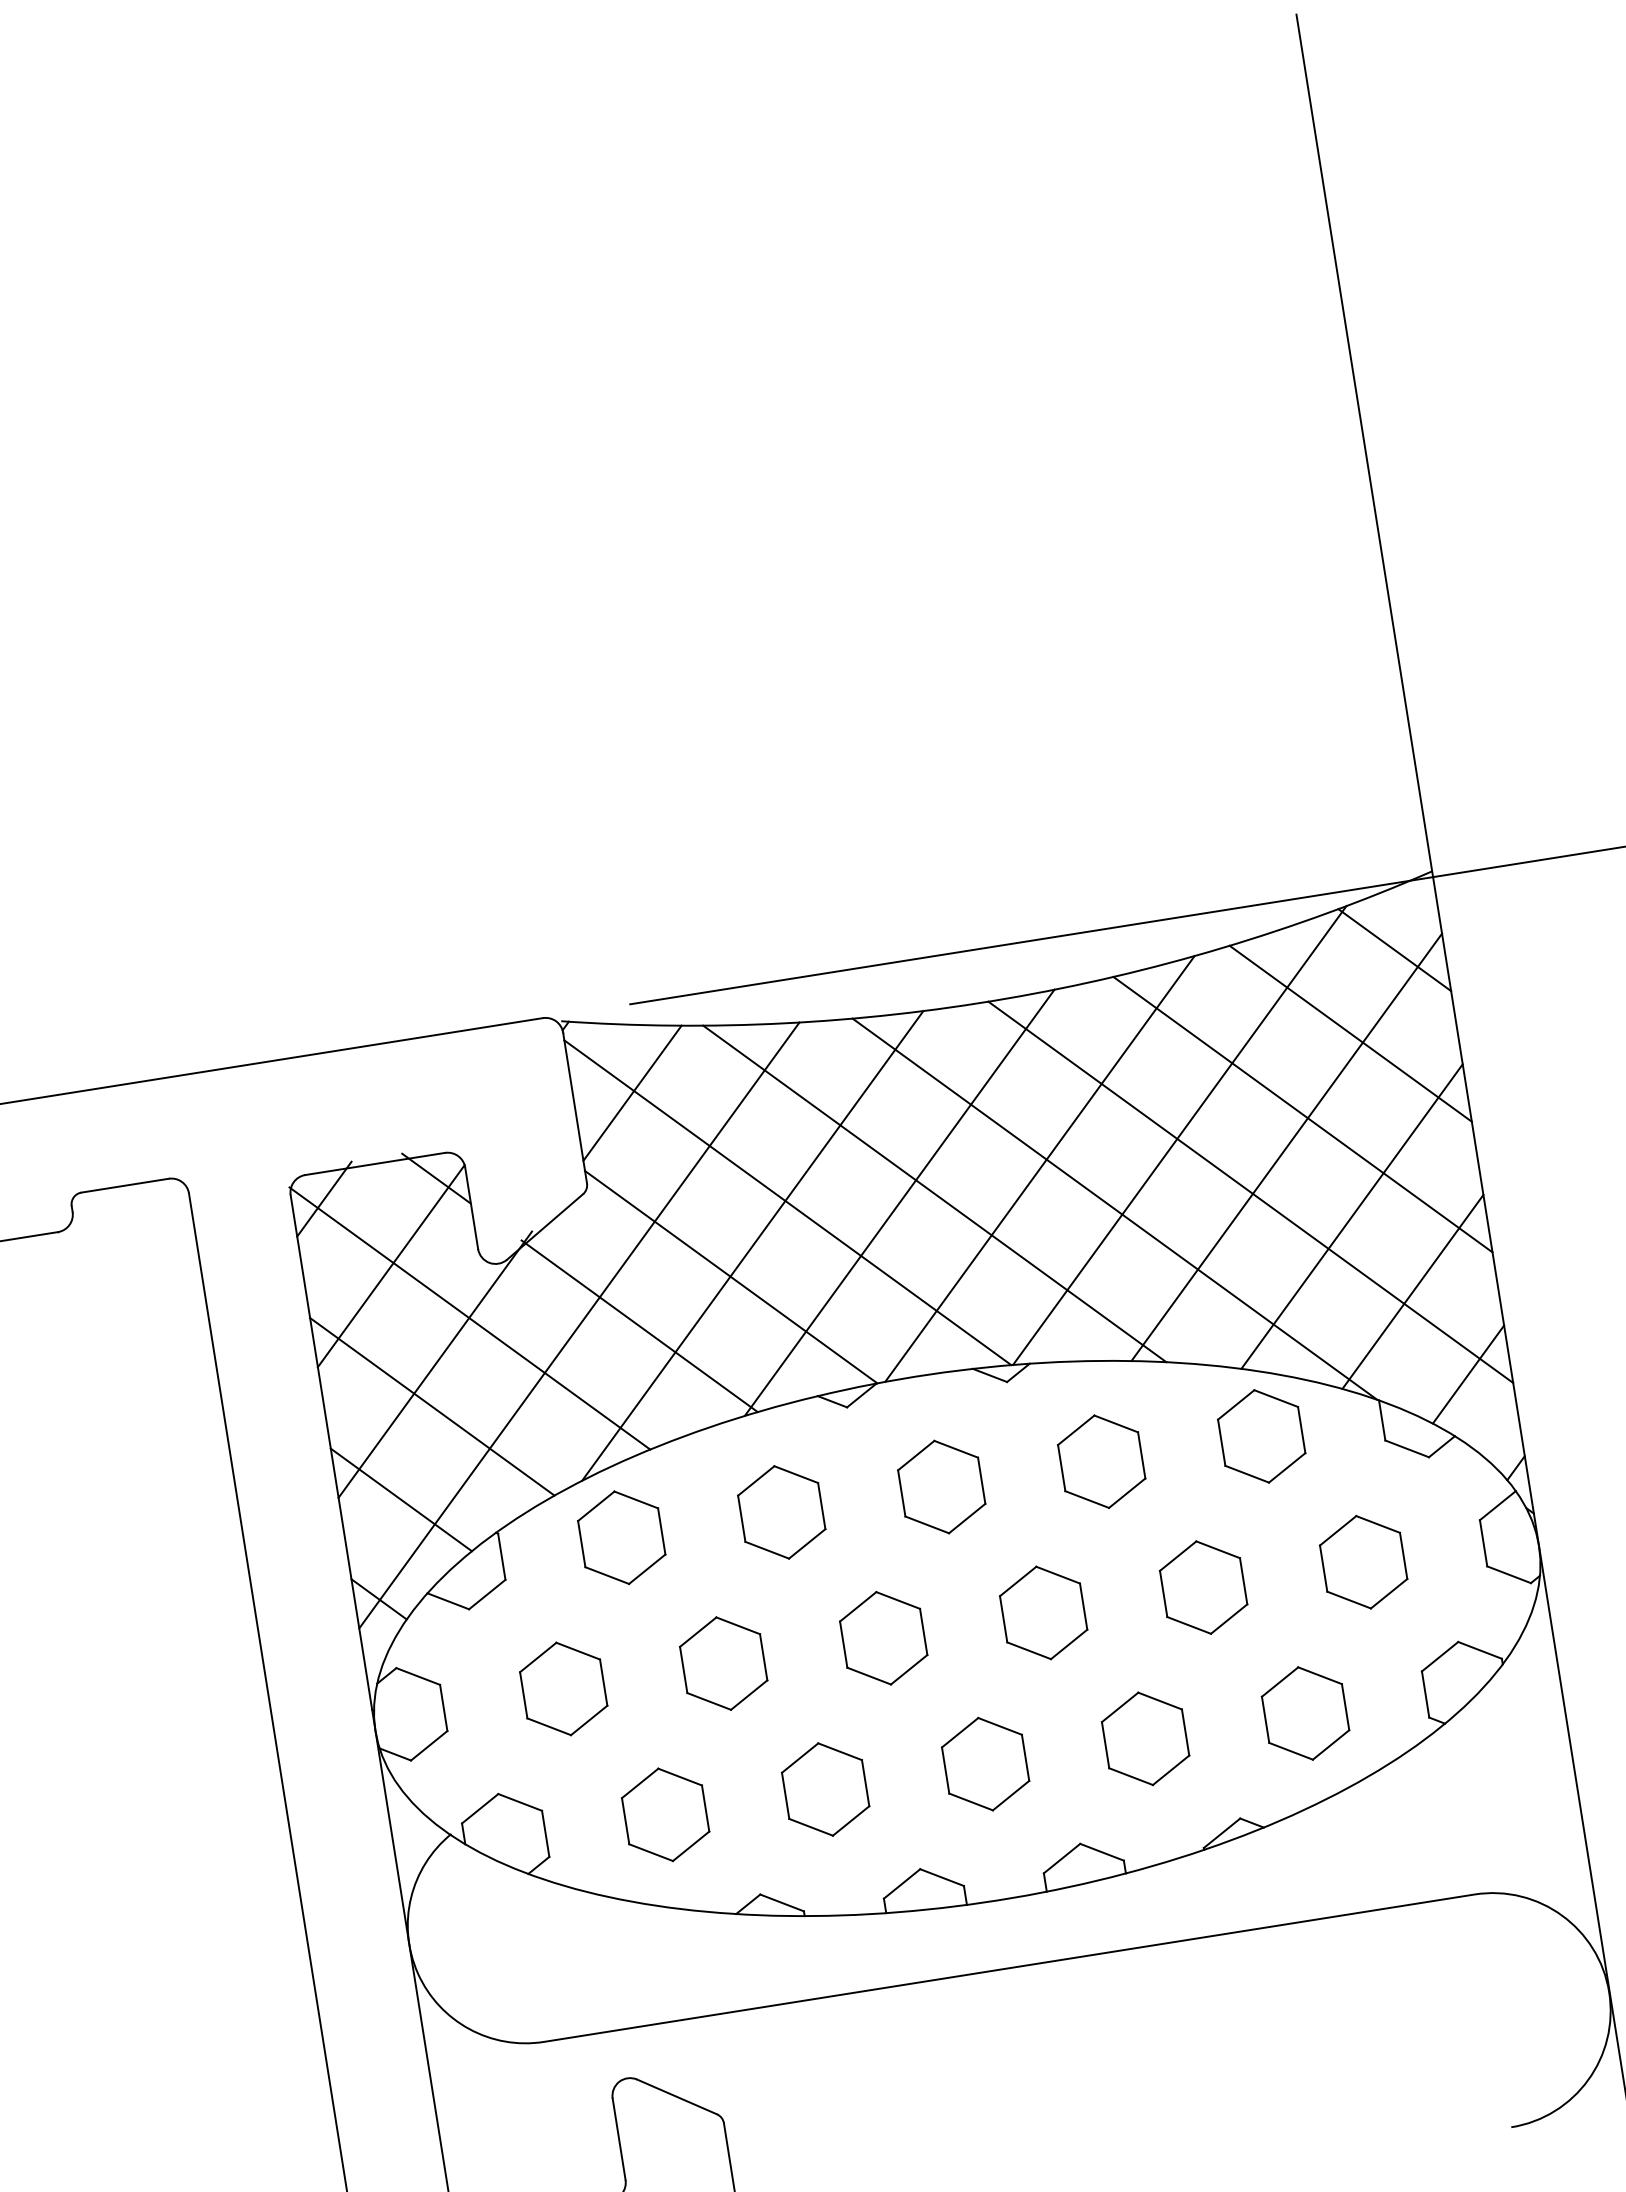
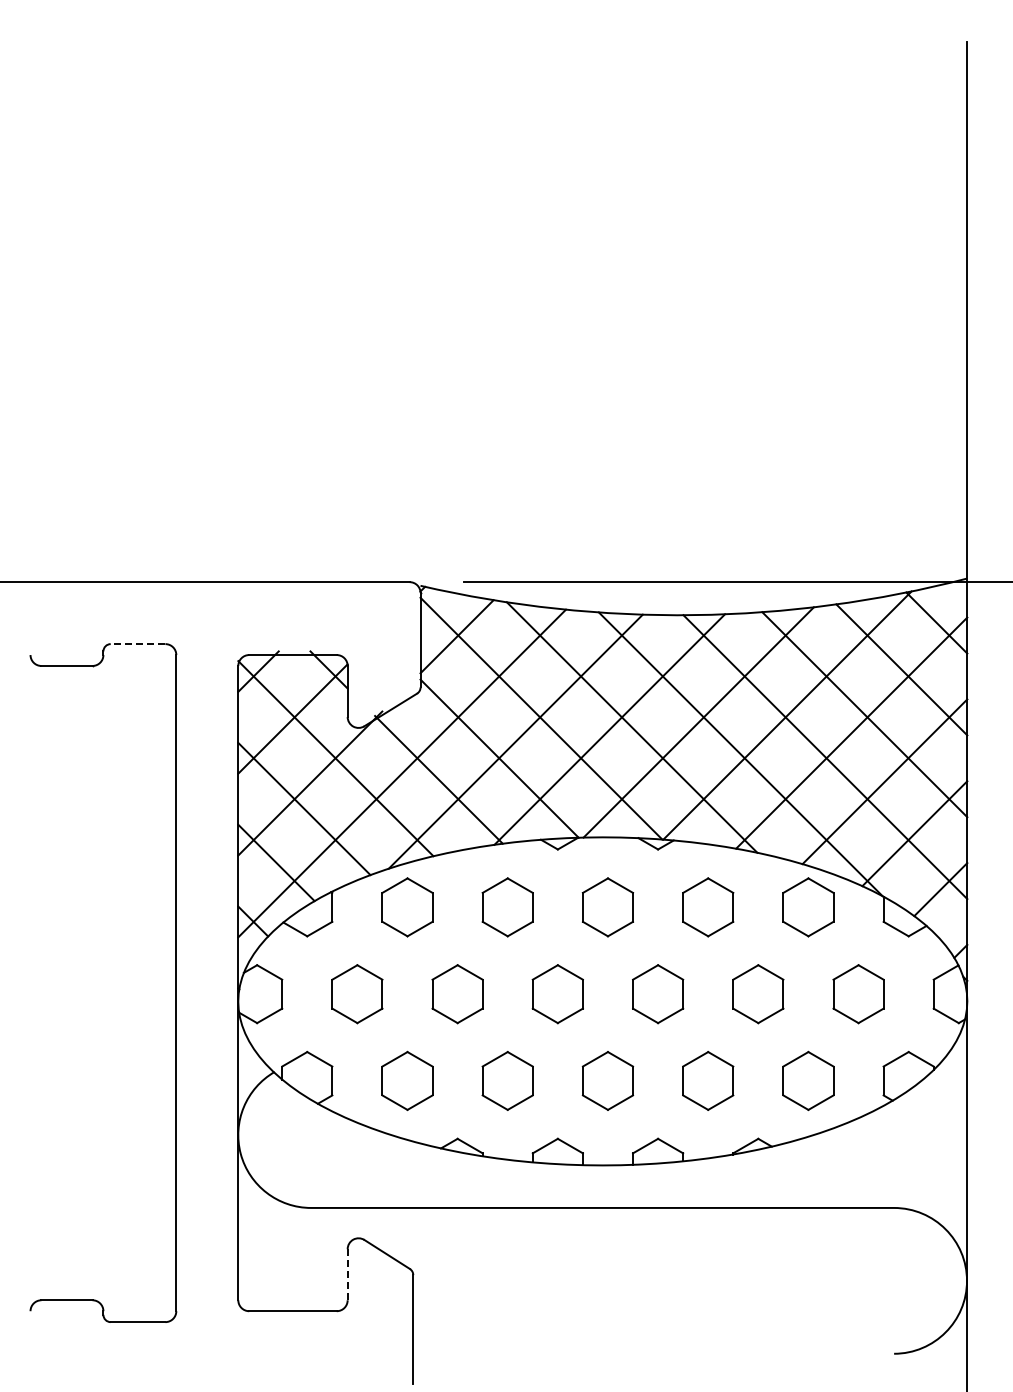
line: (124, 1186) -> (137, 644), solid -> dashed
line: (618, 2138) -> (347, 1274), solid -> dashed

